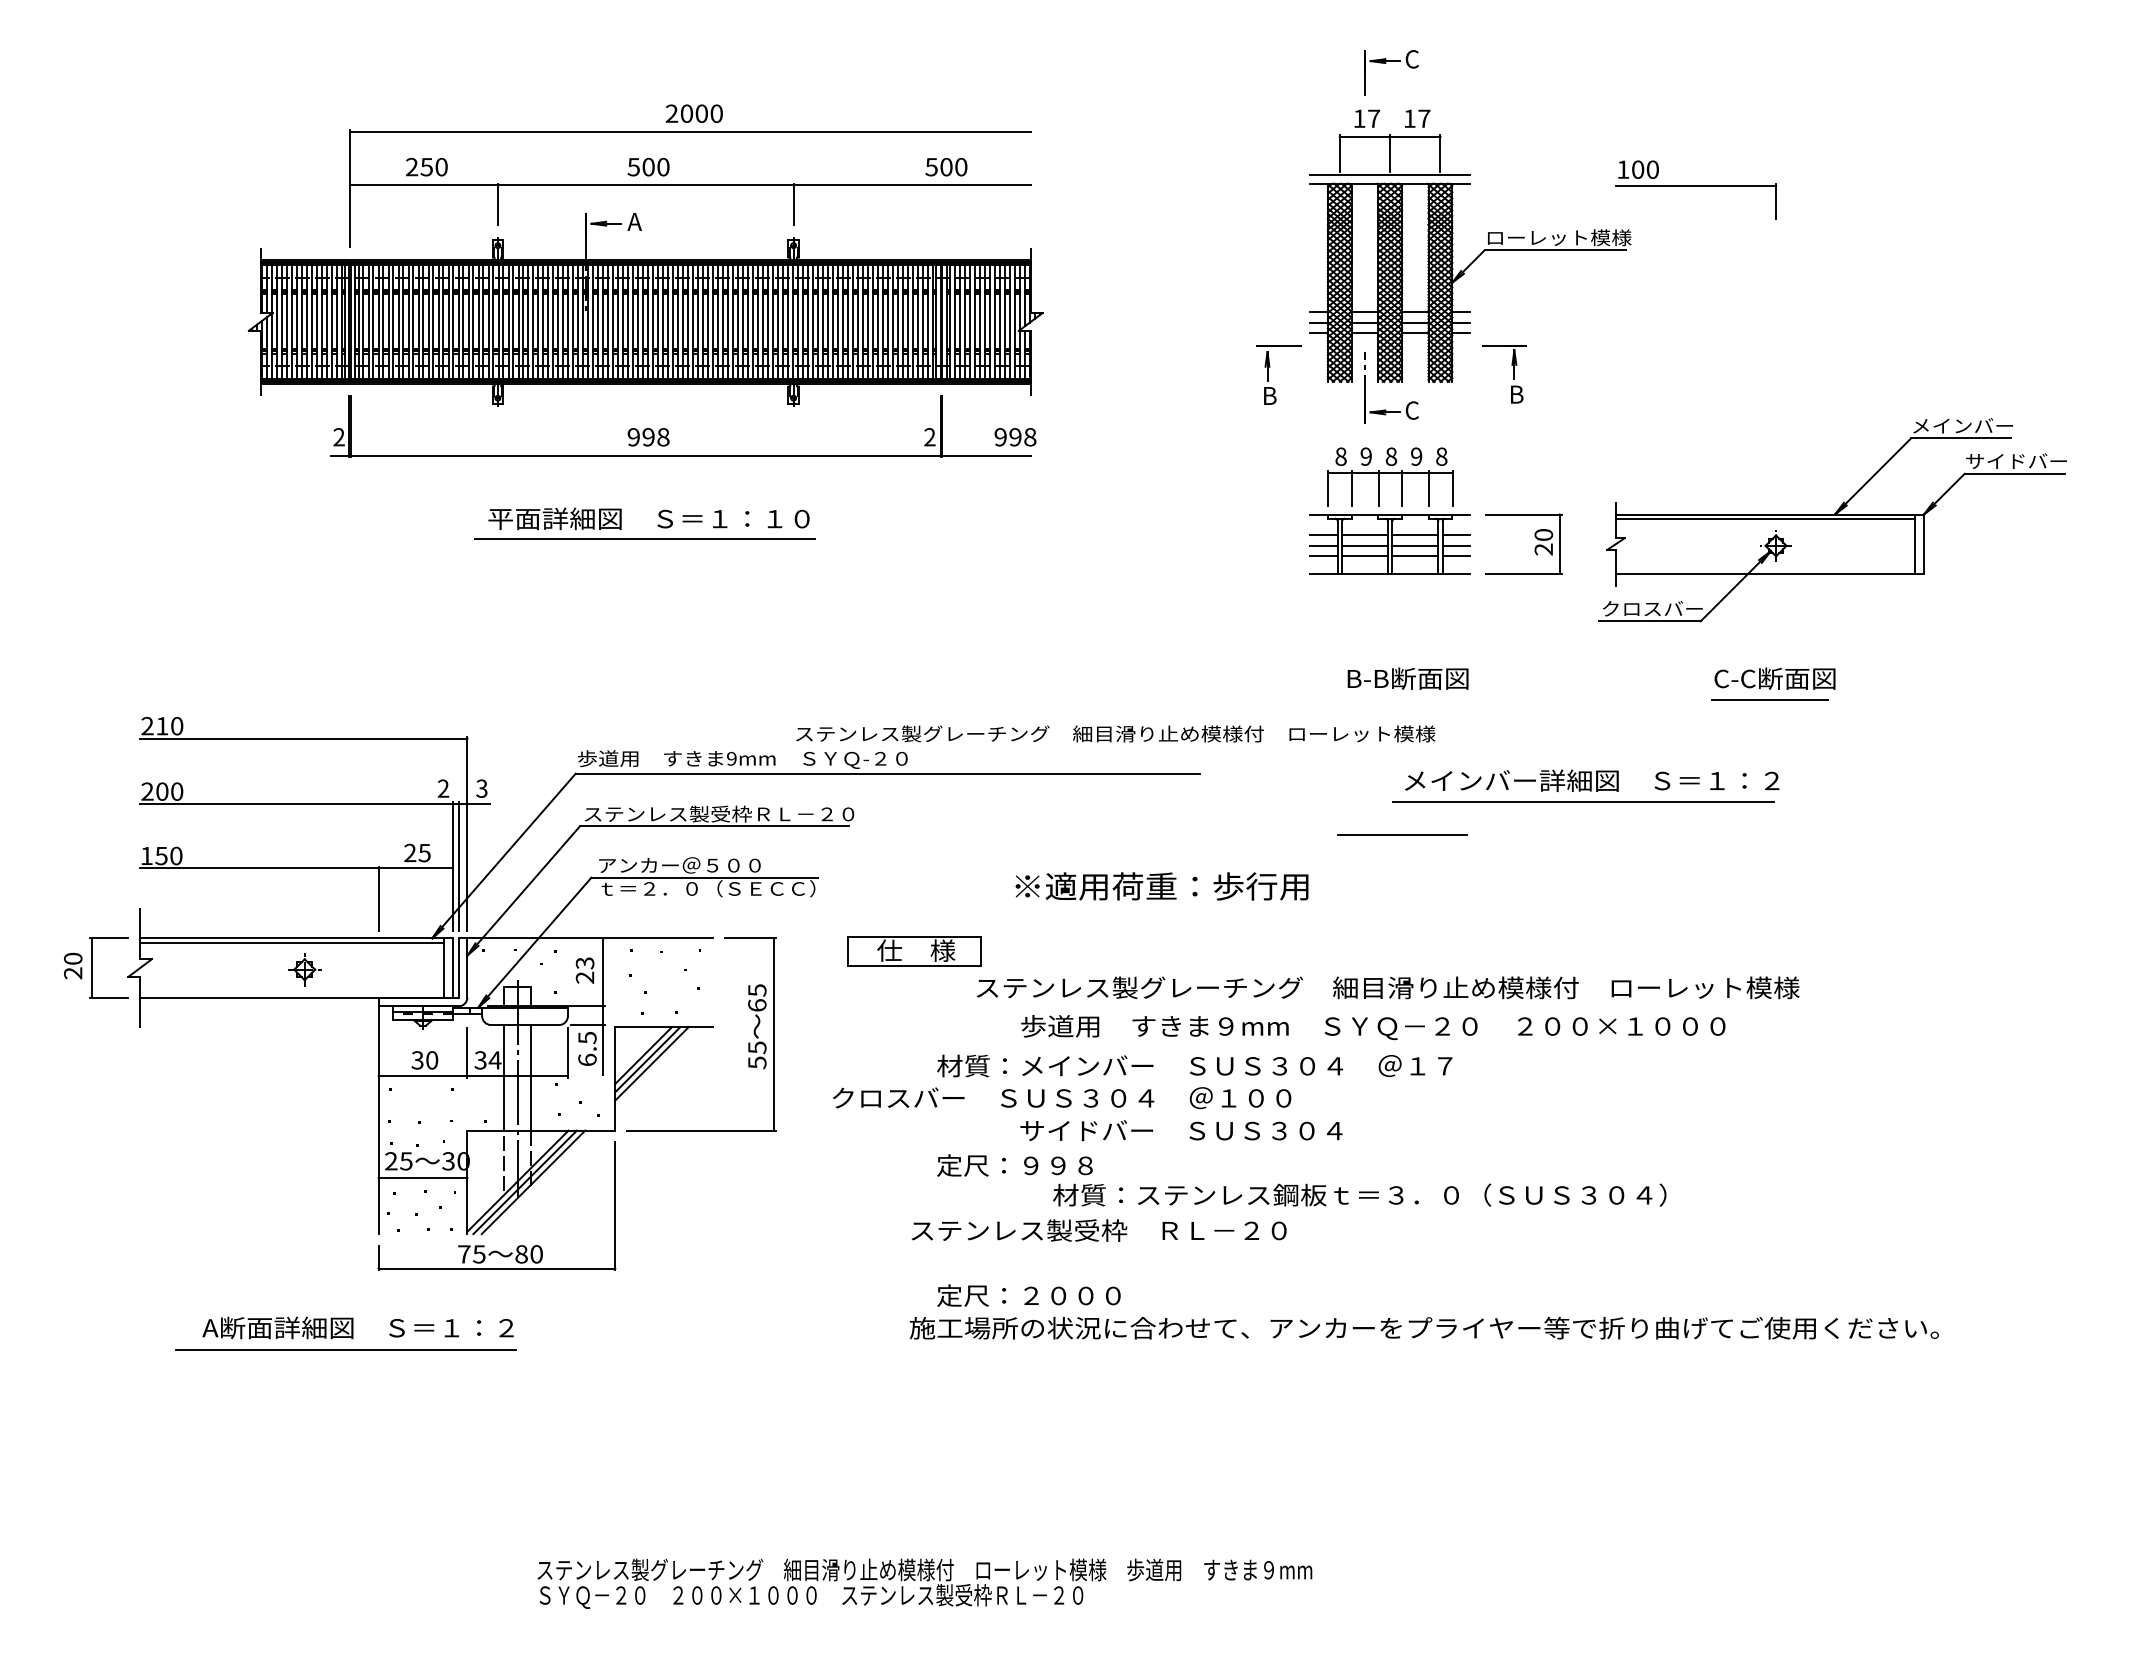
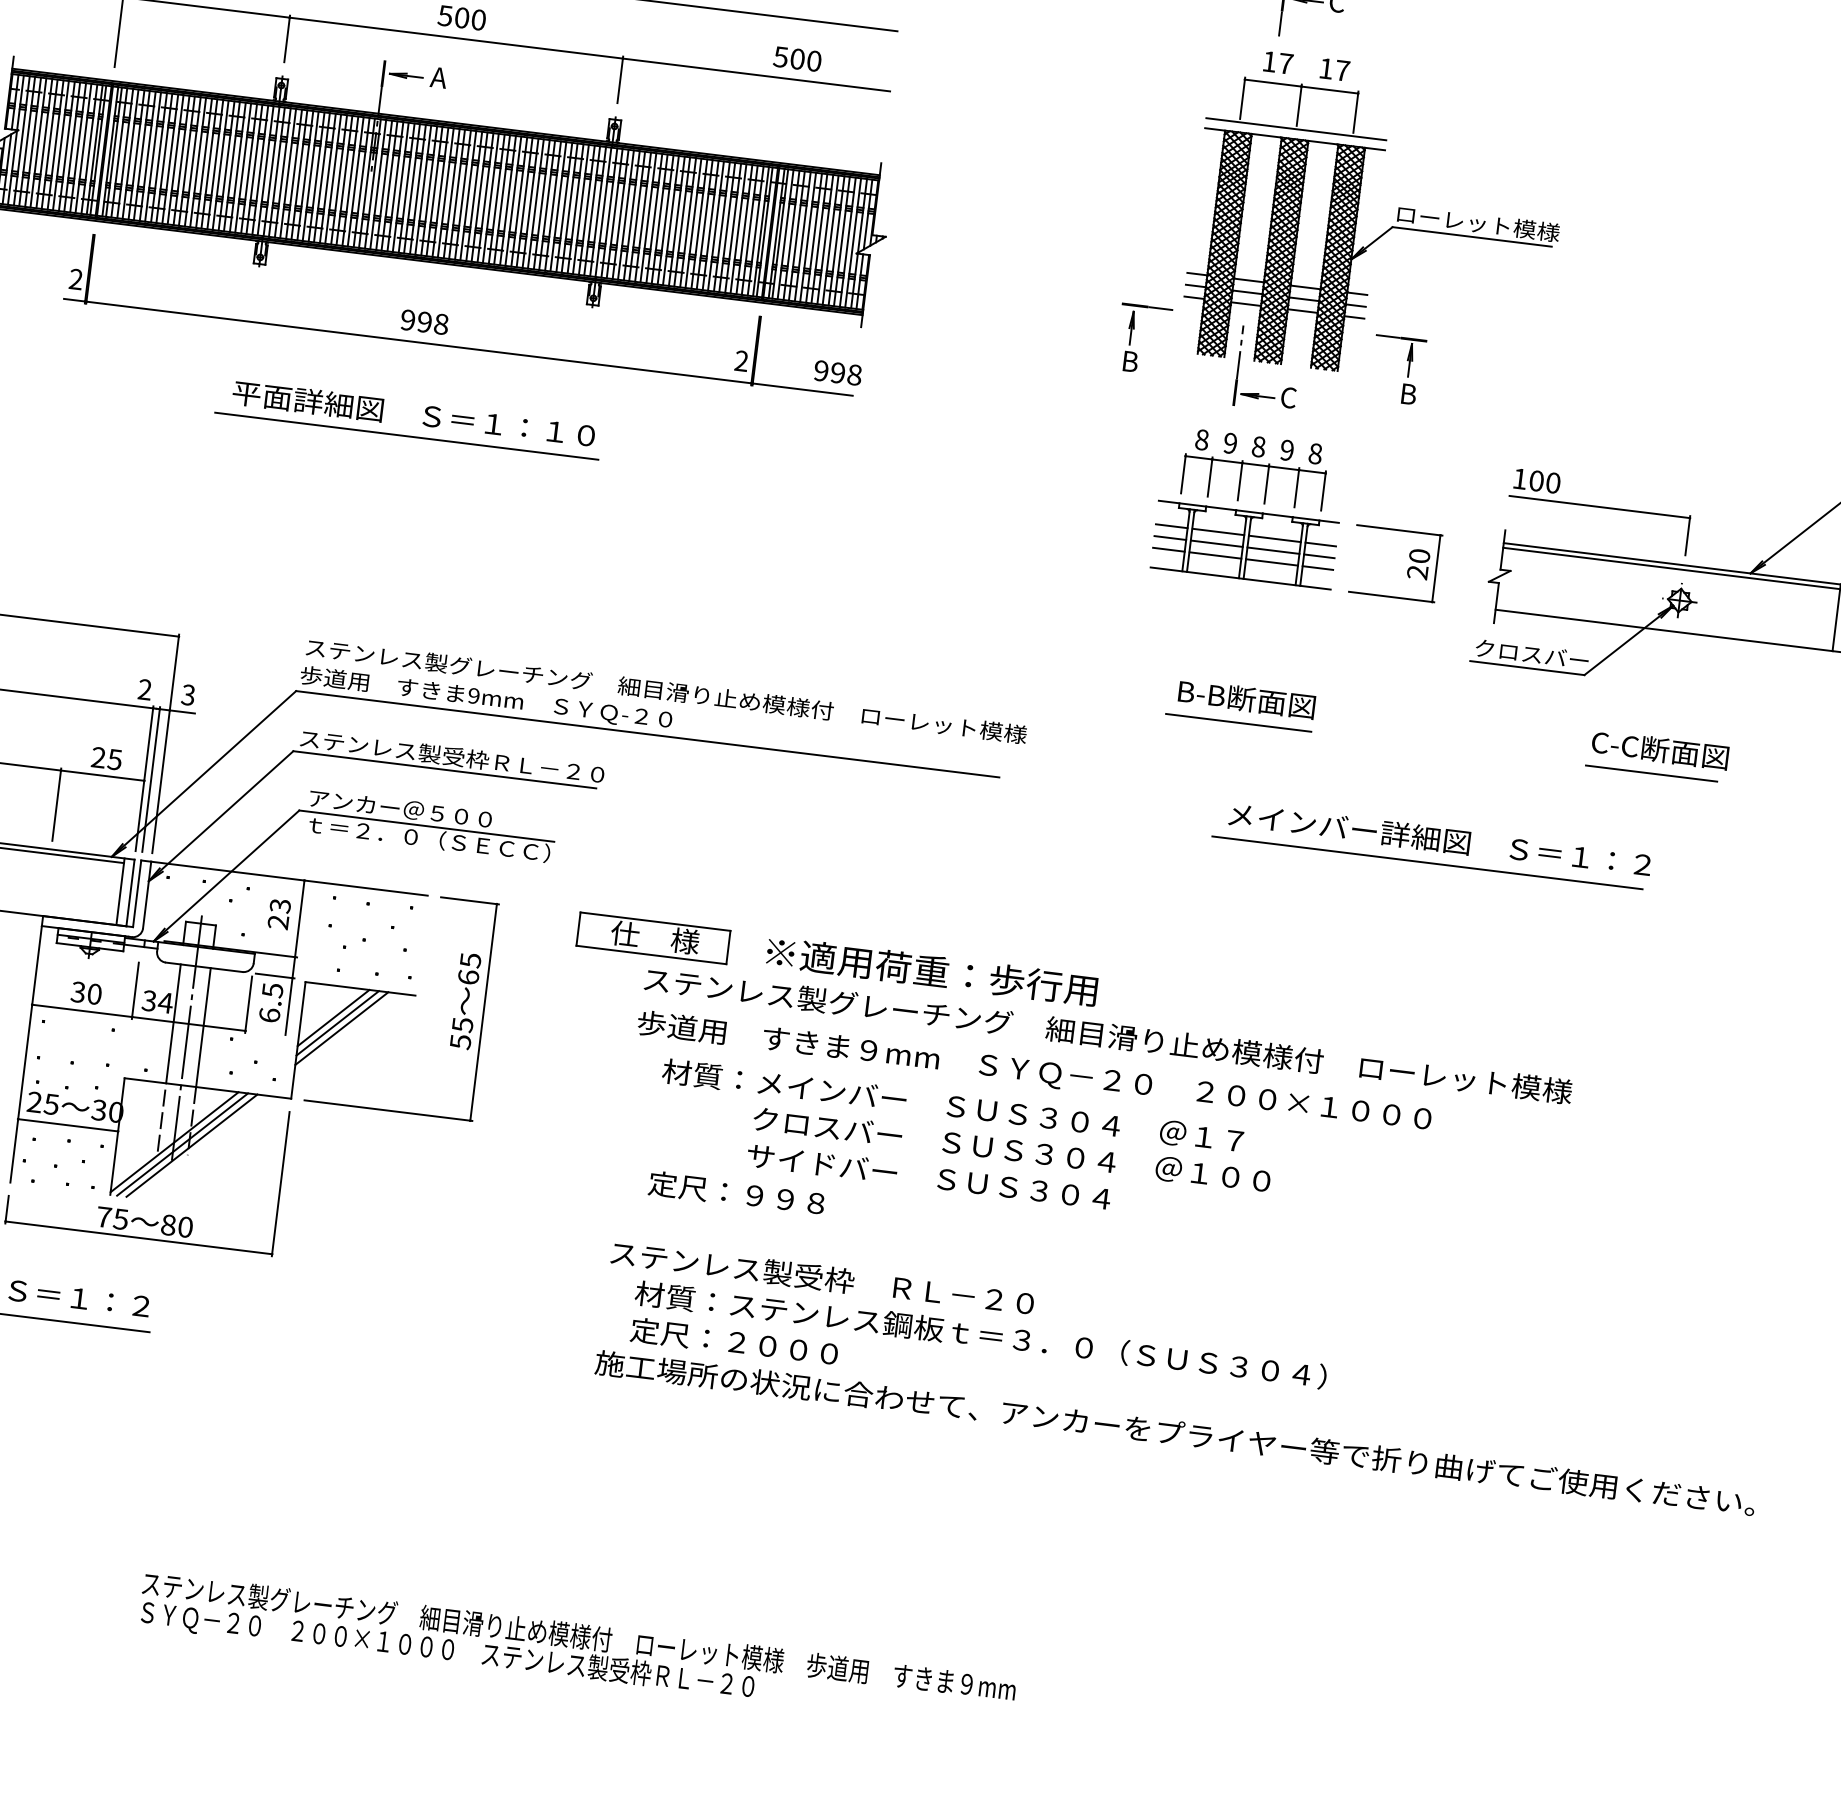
part: (1696, 189) -> (1599, 511), moved
text: (1115, 733) -> (666, 690), moved
line: (1402, 834) -> (1238, 722), moved
text: (1161, 886) -> (931, 971), moved
text: (1387, 987) -> (1107, 1035), moved
text: (1373, 1027) -> (1034, 1072), moved
text: (1062, 1098) -> (1012, 1150), moved
text: (1359, 1194) -> (980, 1334), moved

